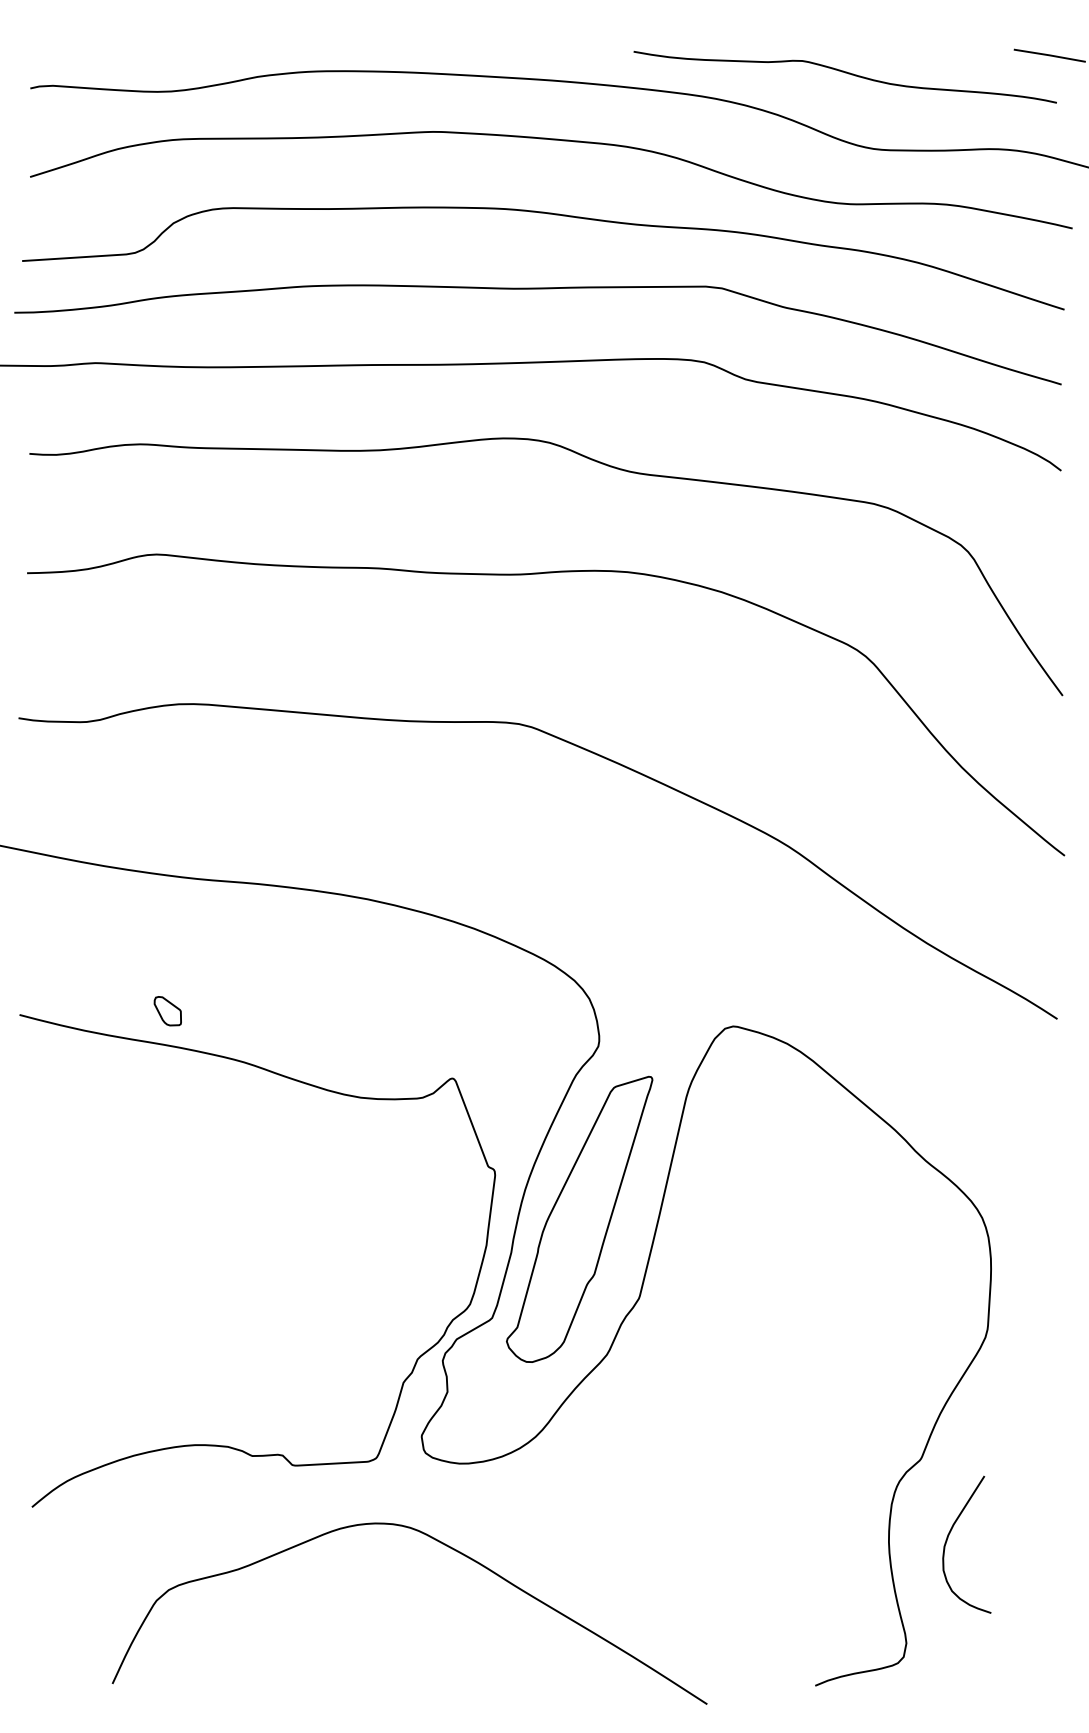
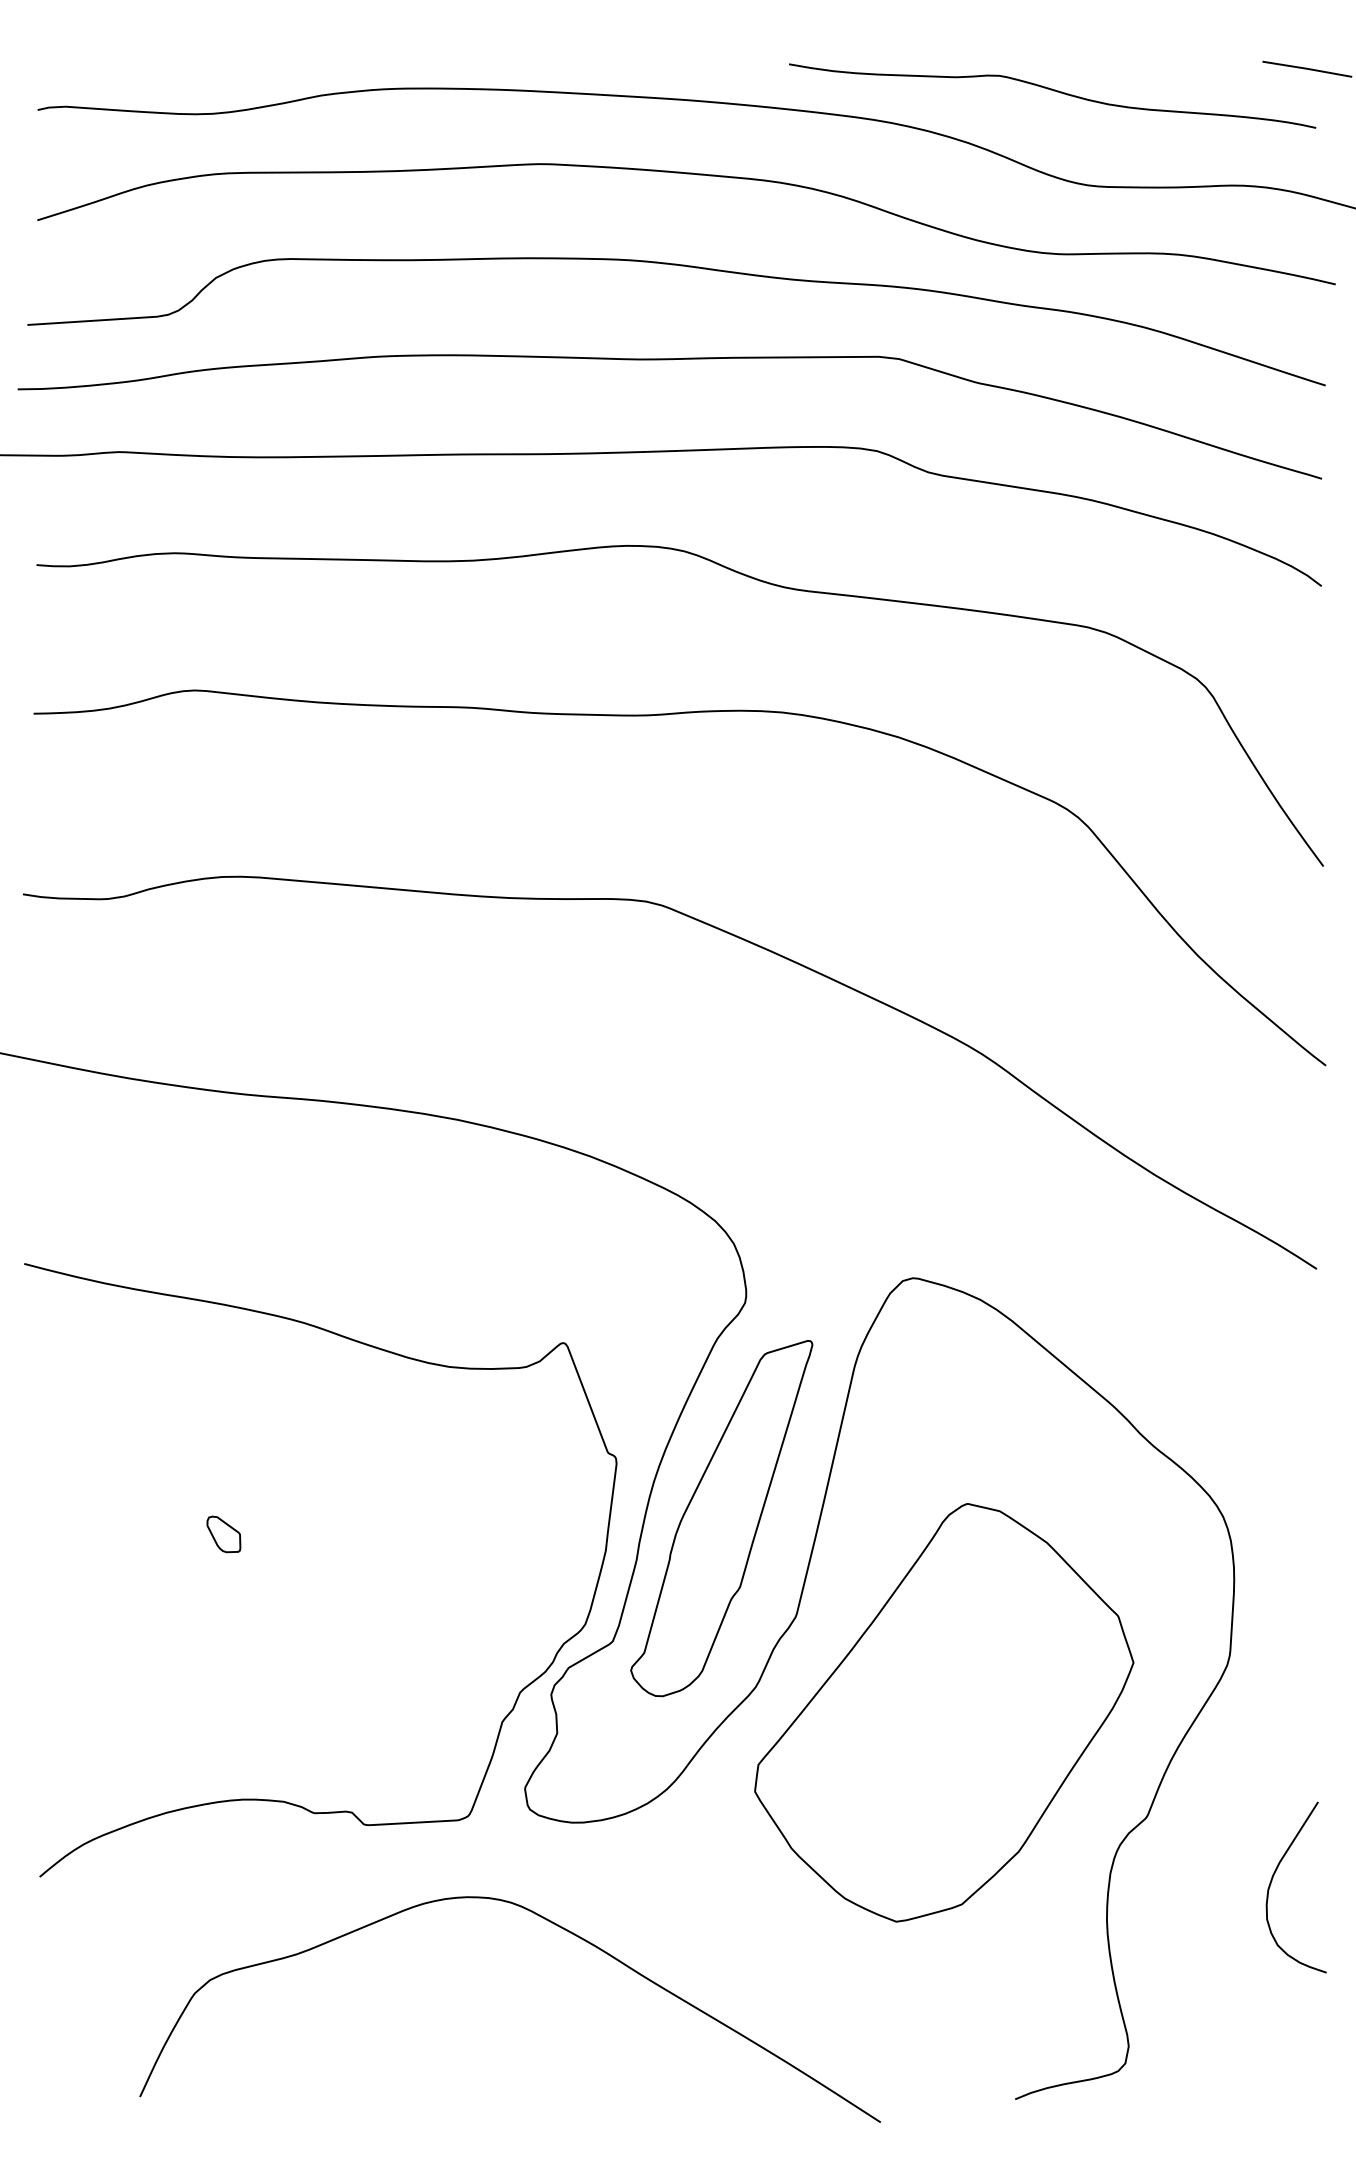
part: (167, 1011) -> (223, 1534), moved
part: (758, 1374) -> (944, 1711), added
curve: (948, 1538) -> (1273, 1879), moved

